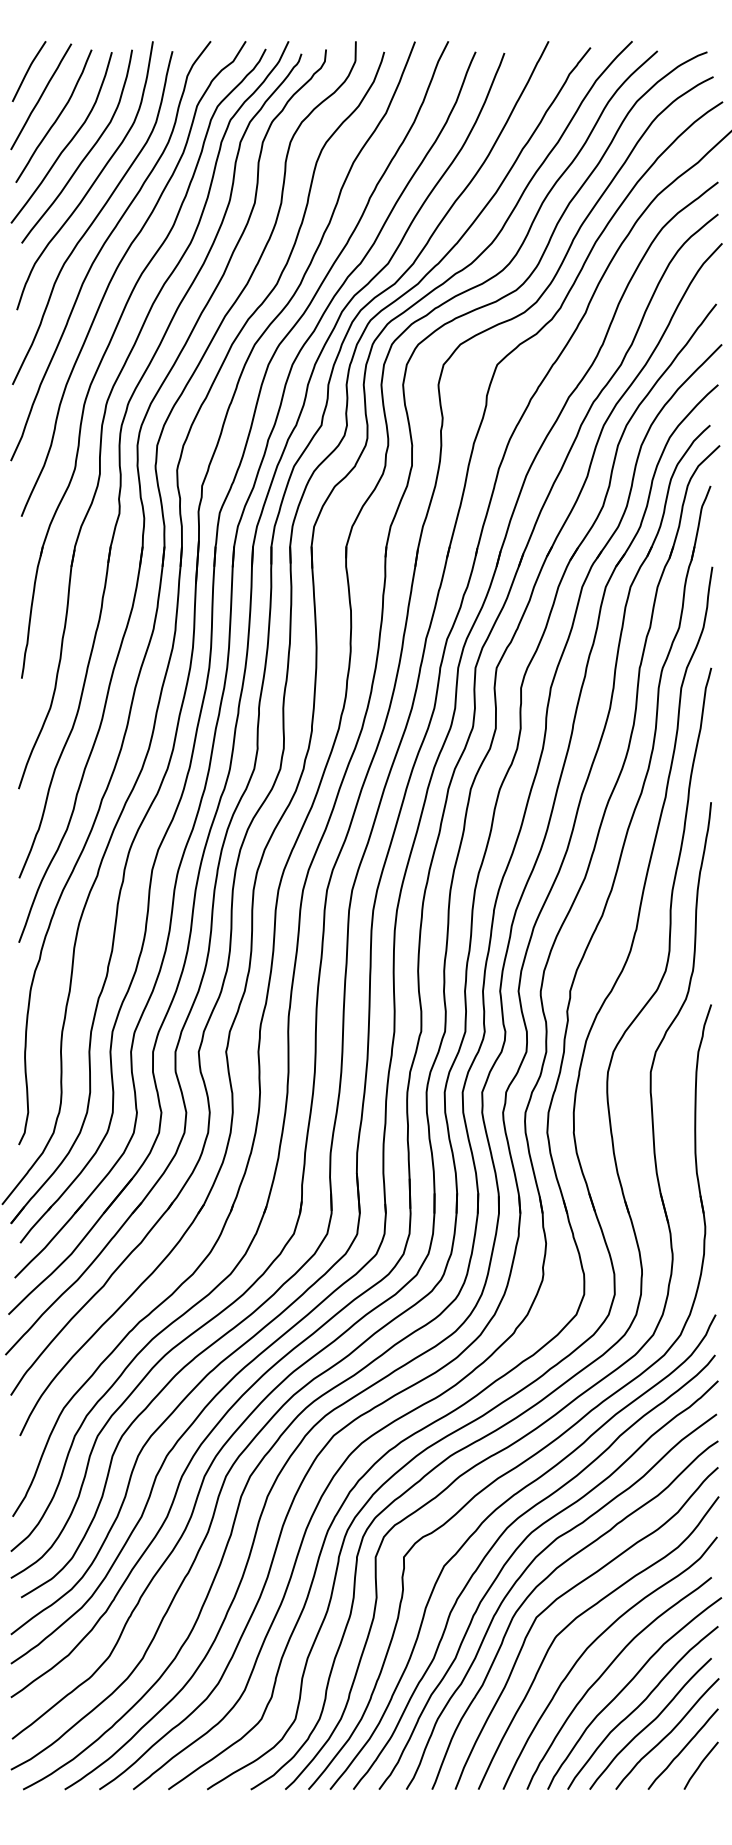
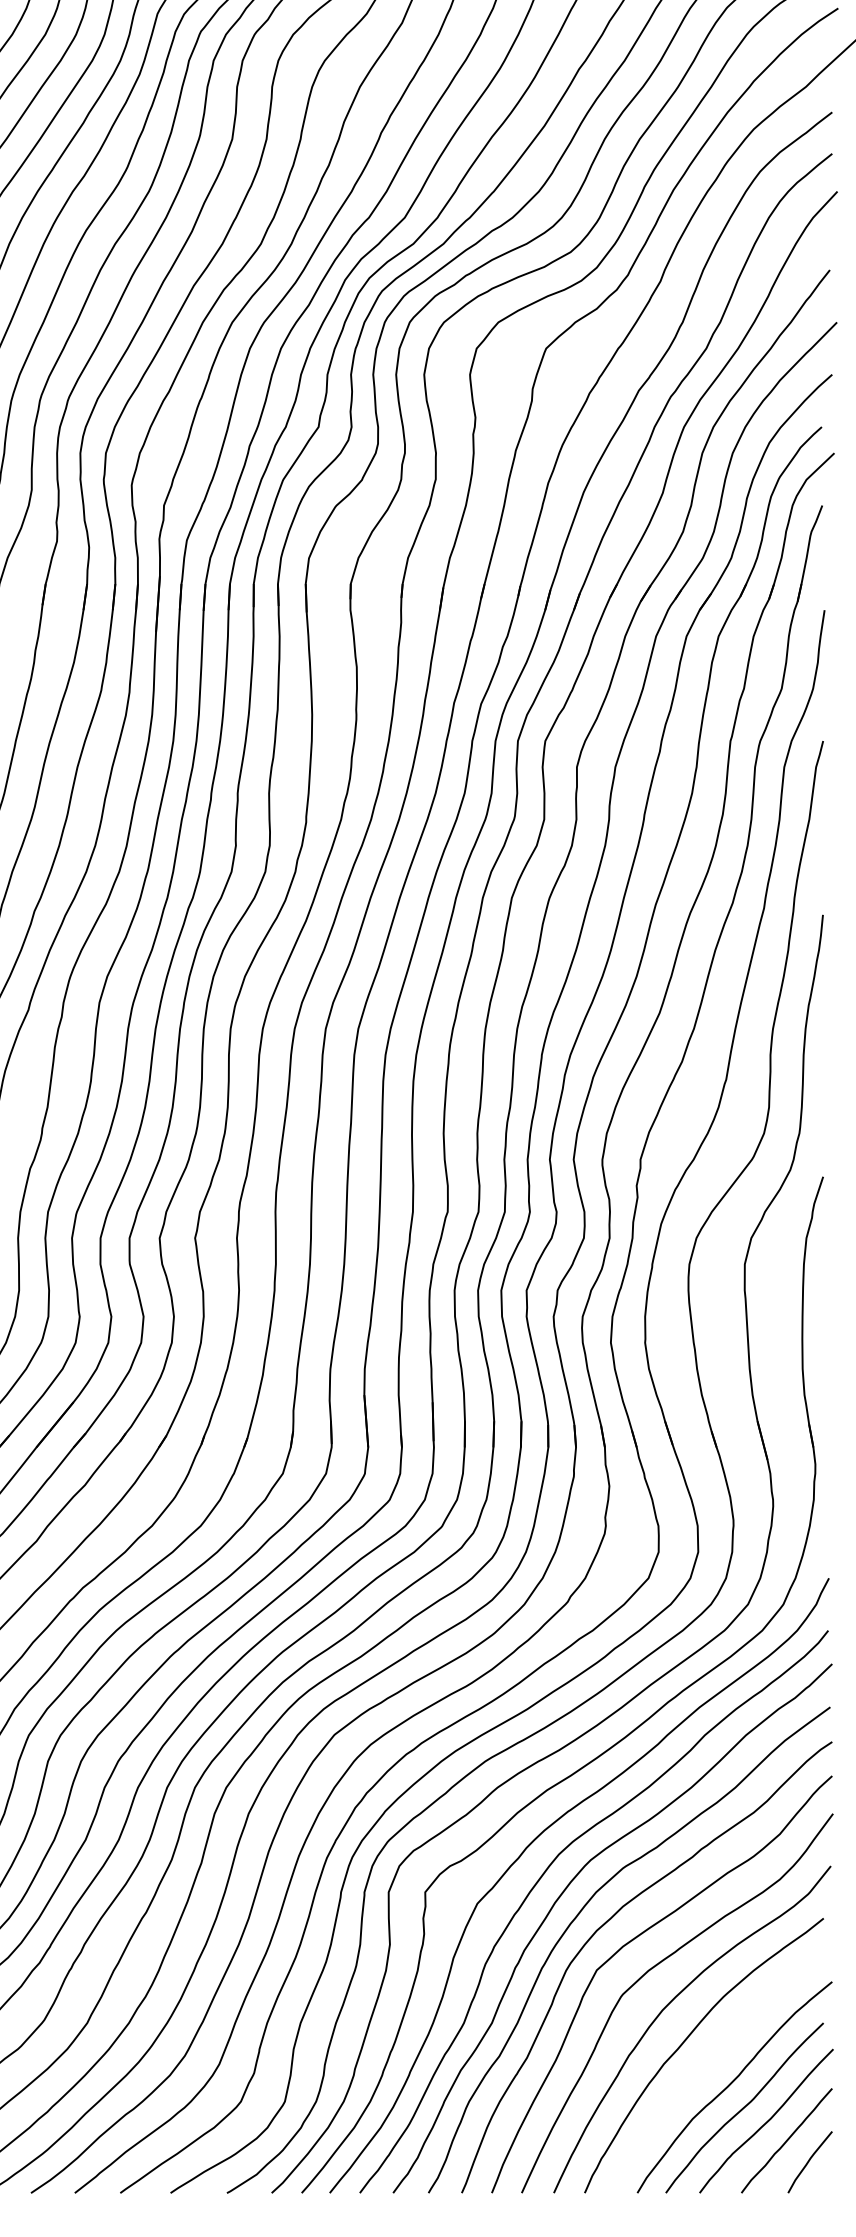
curve: (627, 1686) -> (714, 2059), removed

